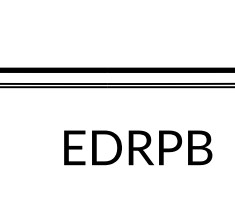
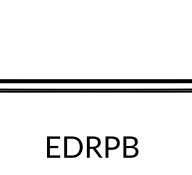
text: (137, 146) -> (92, 146), moved

